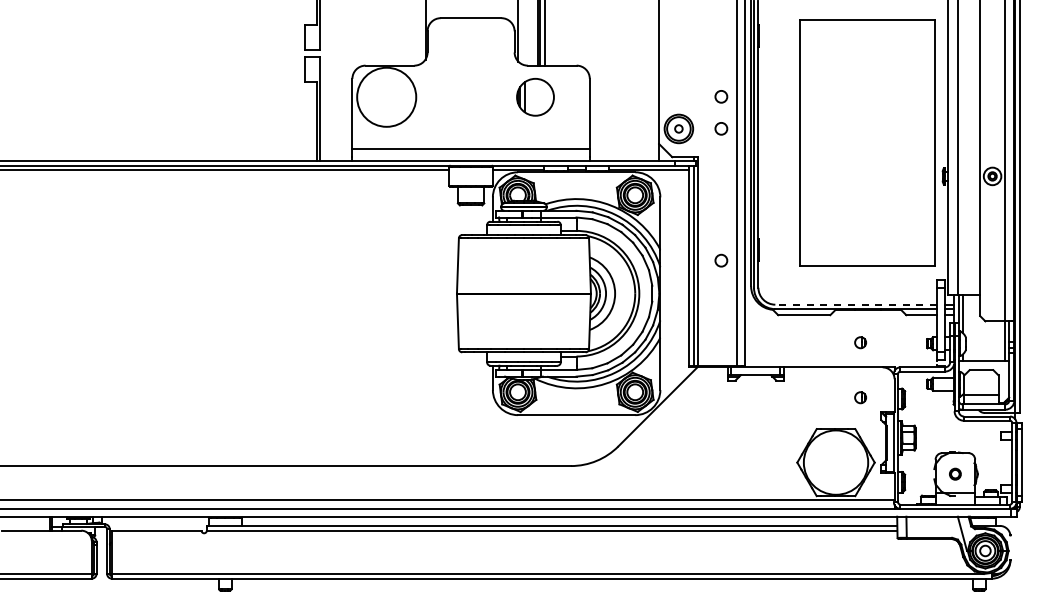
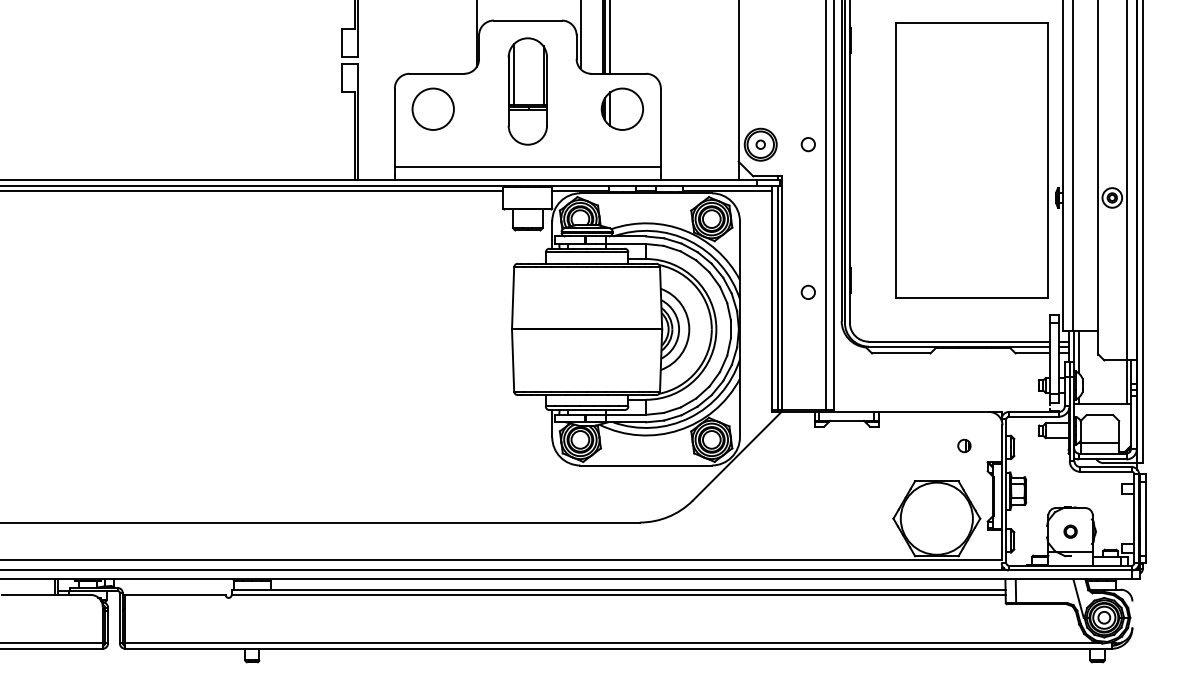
part: (471, 81) -> (528, 91), added
circle: (386, 96) -> (433, 108), size x0.62
circle: (721, 96) -> (808, 108), removed
part: (535, 97) -> (622, 109), moved
line: (856, 304) -> (959, 341), dashed -> solid
part: (860, 342) -> (964, 384), removed

